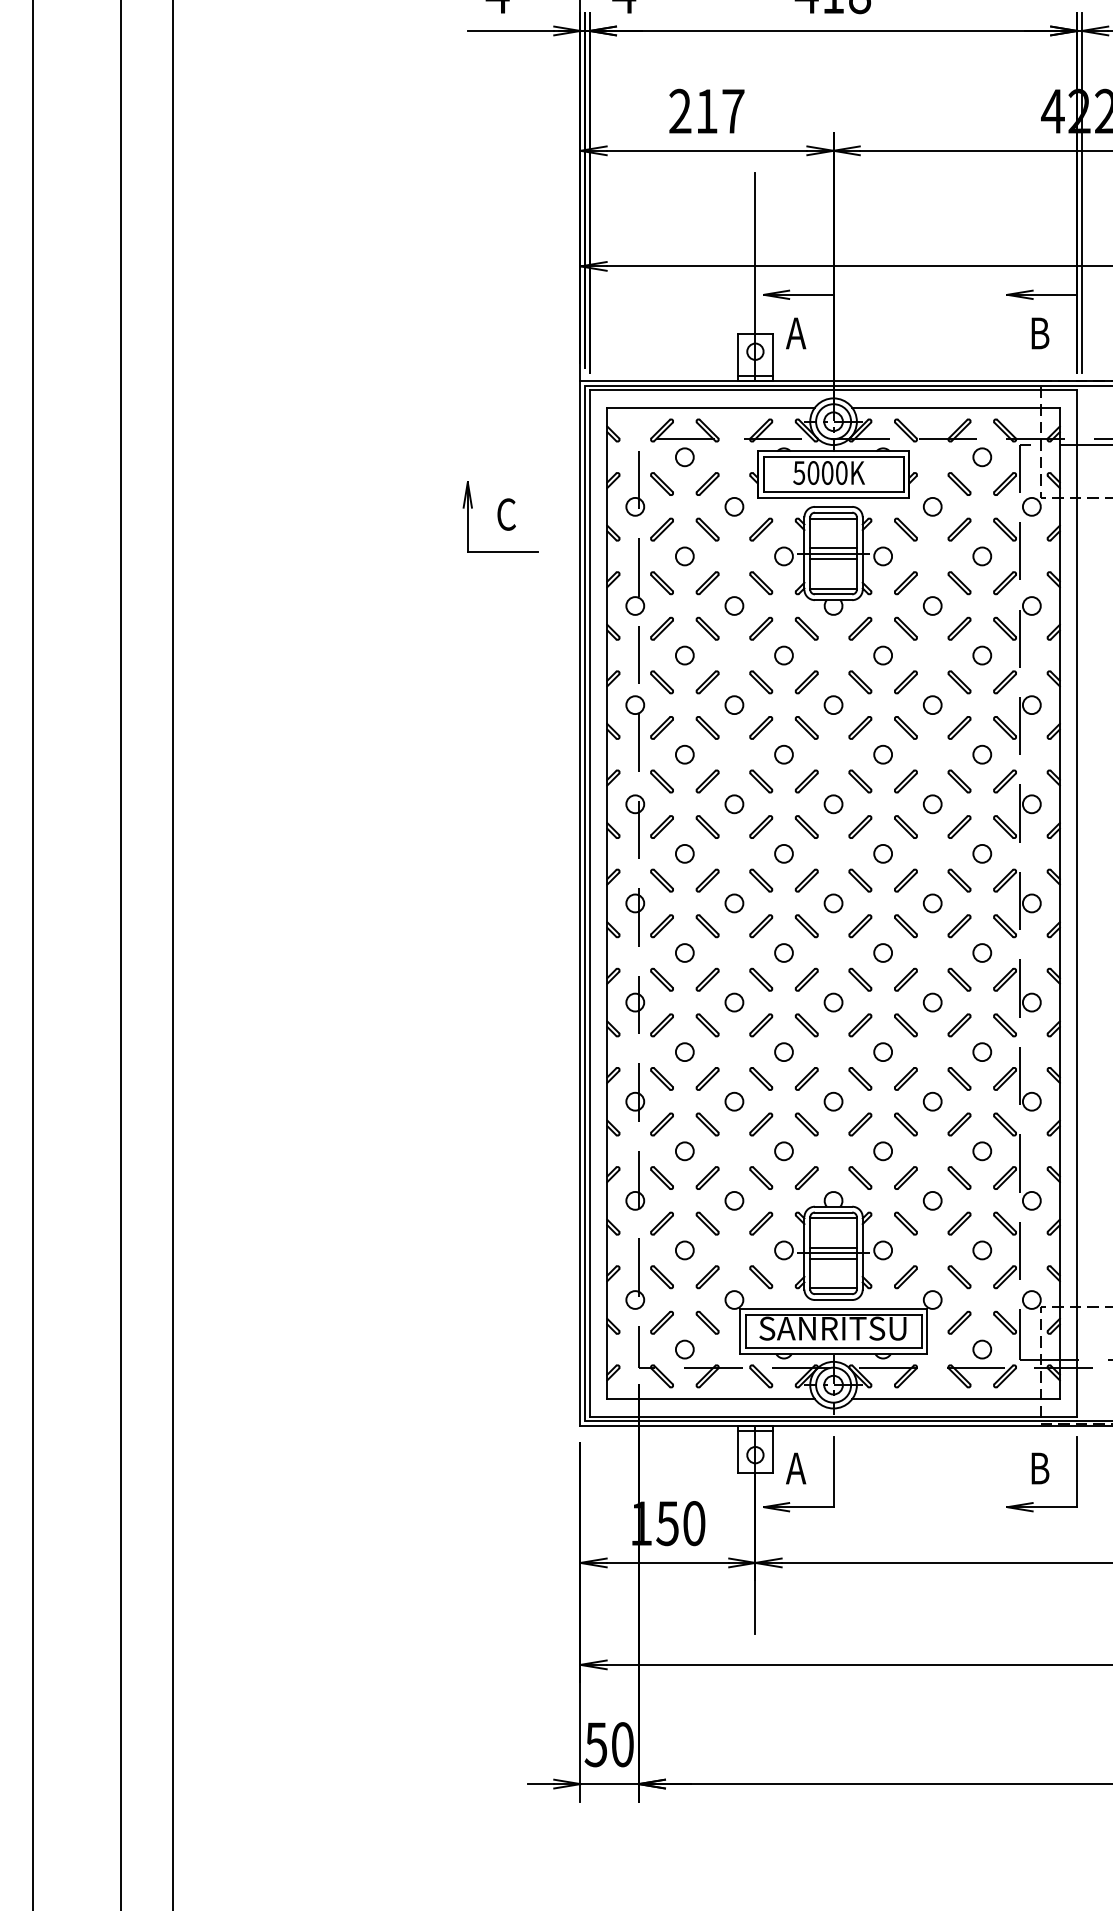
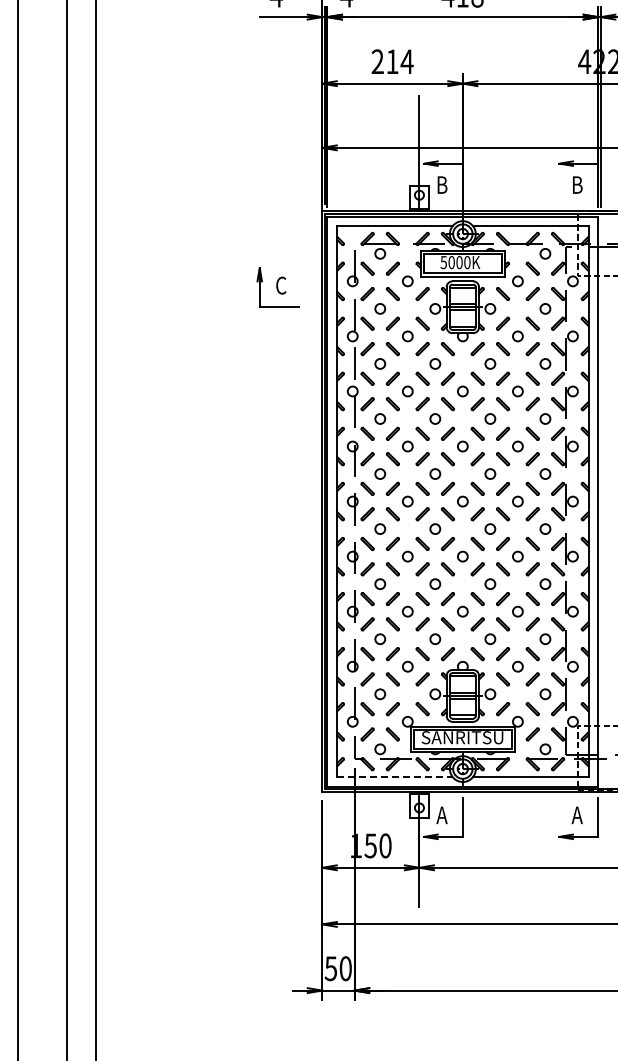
text: (732, 110) -> (406, 61), 217 -> 214
text: (795, 332) -> (441, 184), A -> B
line: (710, 1398) -> (394, 776), solid -> dashed
text: (1038, 1468) -> (576, 815), B -> A

